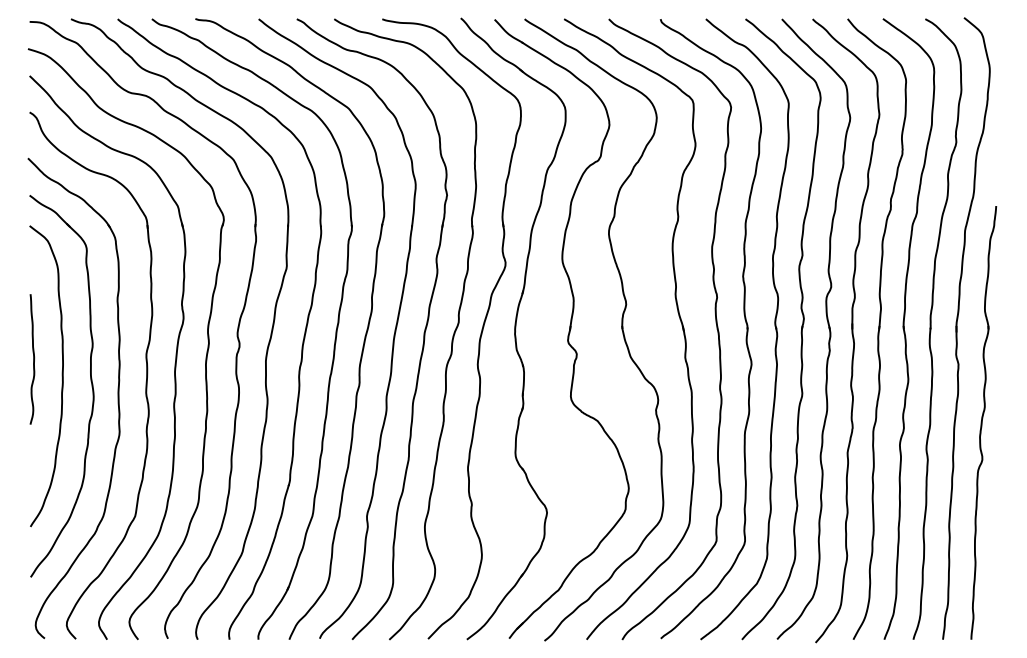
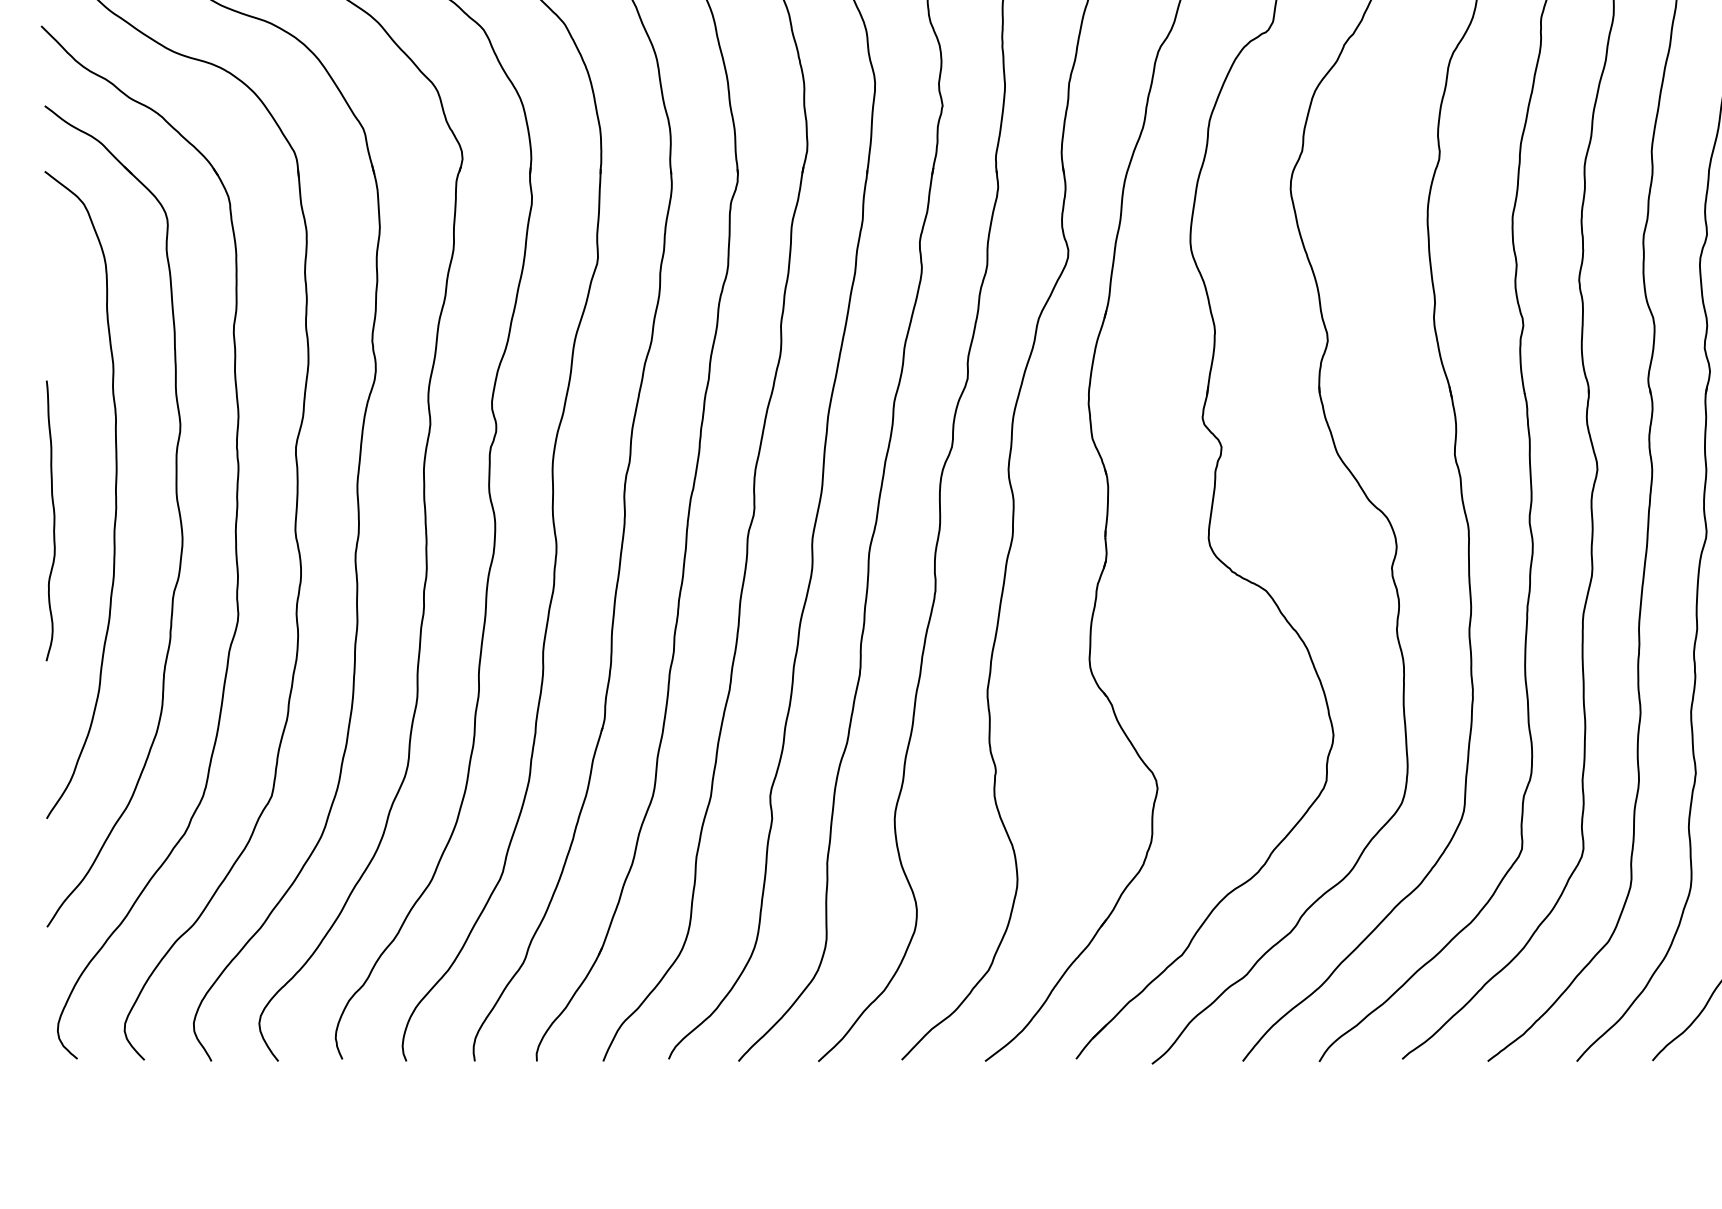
curve: (33, 359) -> (53, 521), moved

